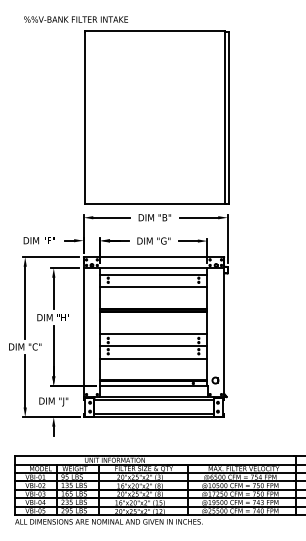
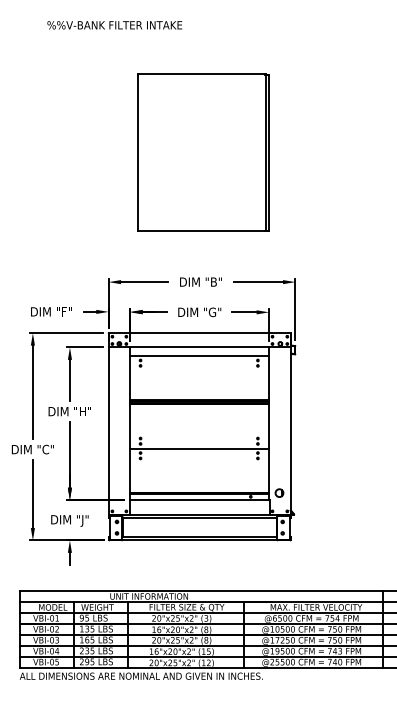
text: (75, 19) -> (114, 25), moved
part: (156, 117) -> (203, 152), size x0.7
line: (153, 287) -> (199, 372), removed
line: (153, 333) -> (199, 432), removed
line: (153, 358) -> (199, 464), removed

